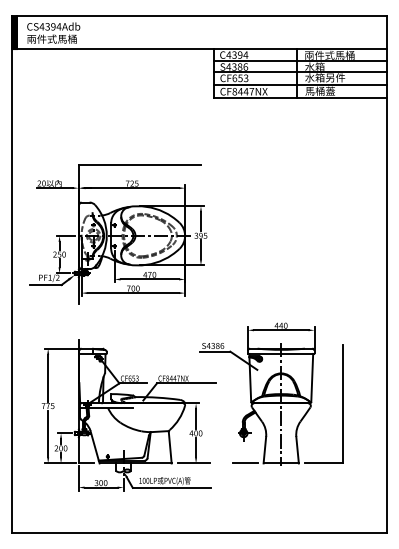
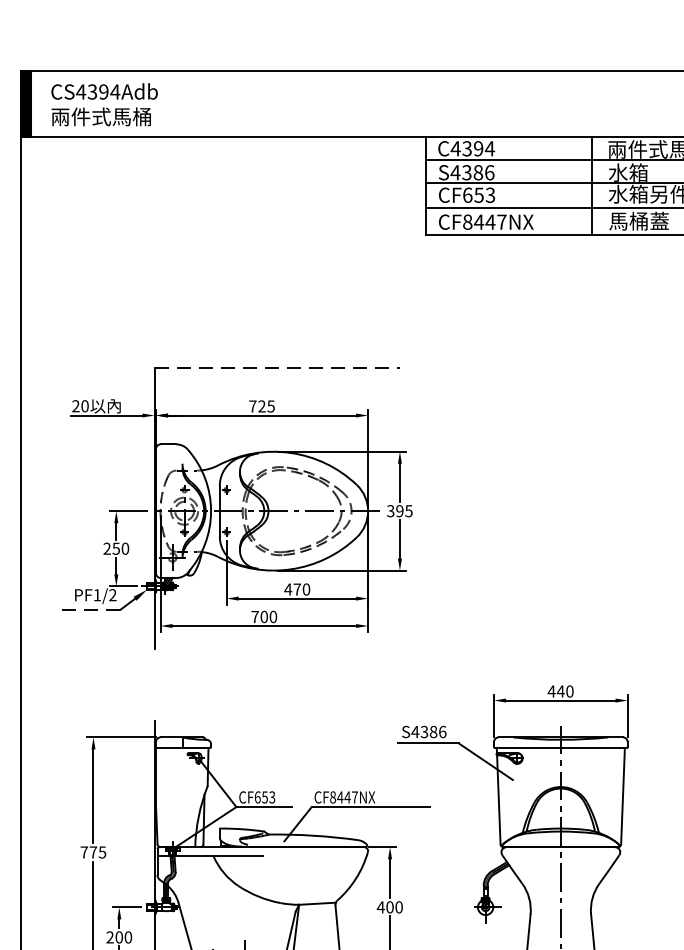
line: (140, 164) -> (278, 368), solid -> dashed
line: (45, 285) -> (88, 610), solid -> dashed

